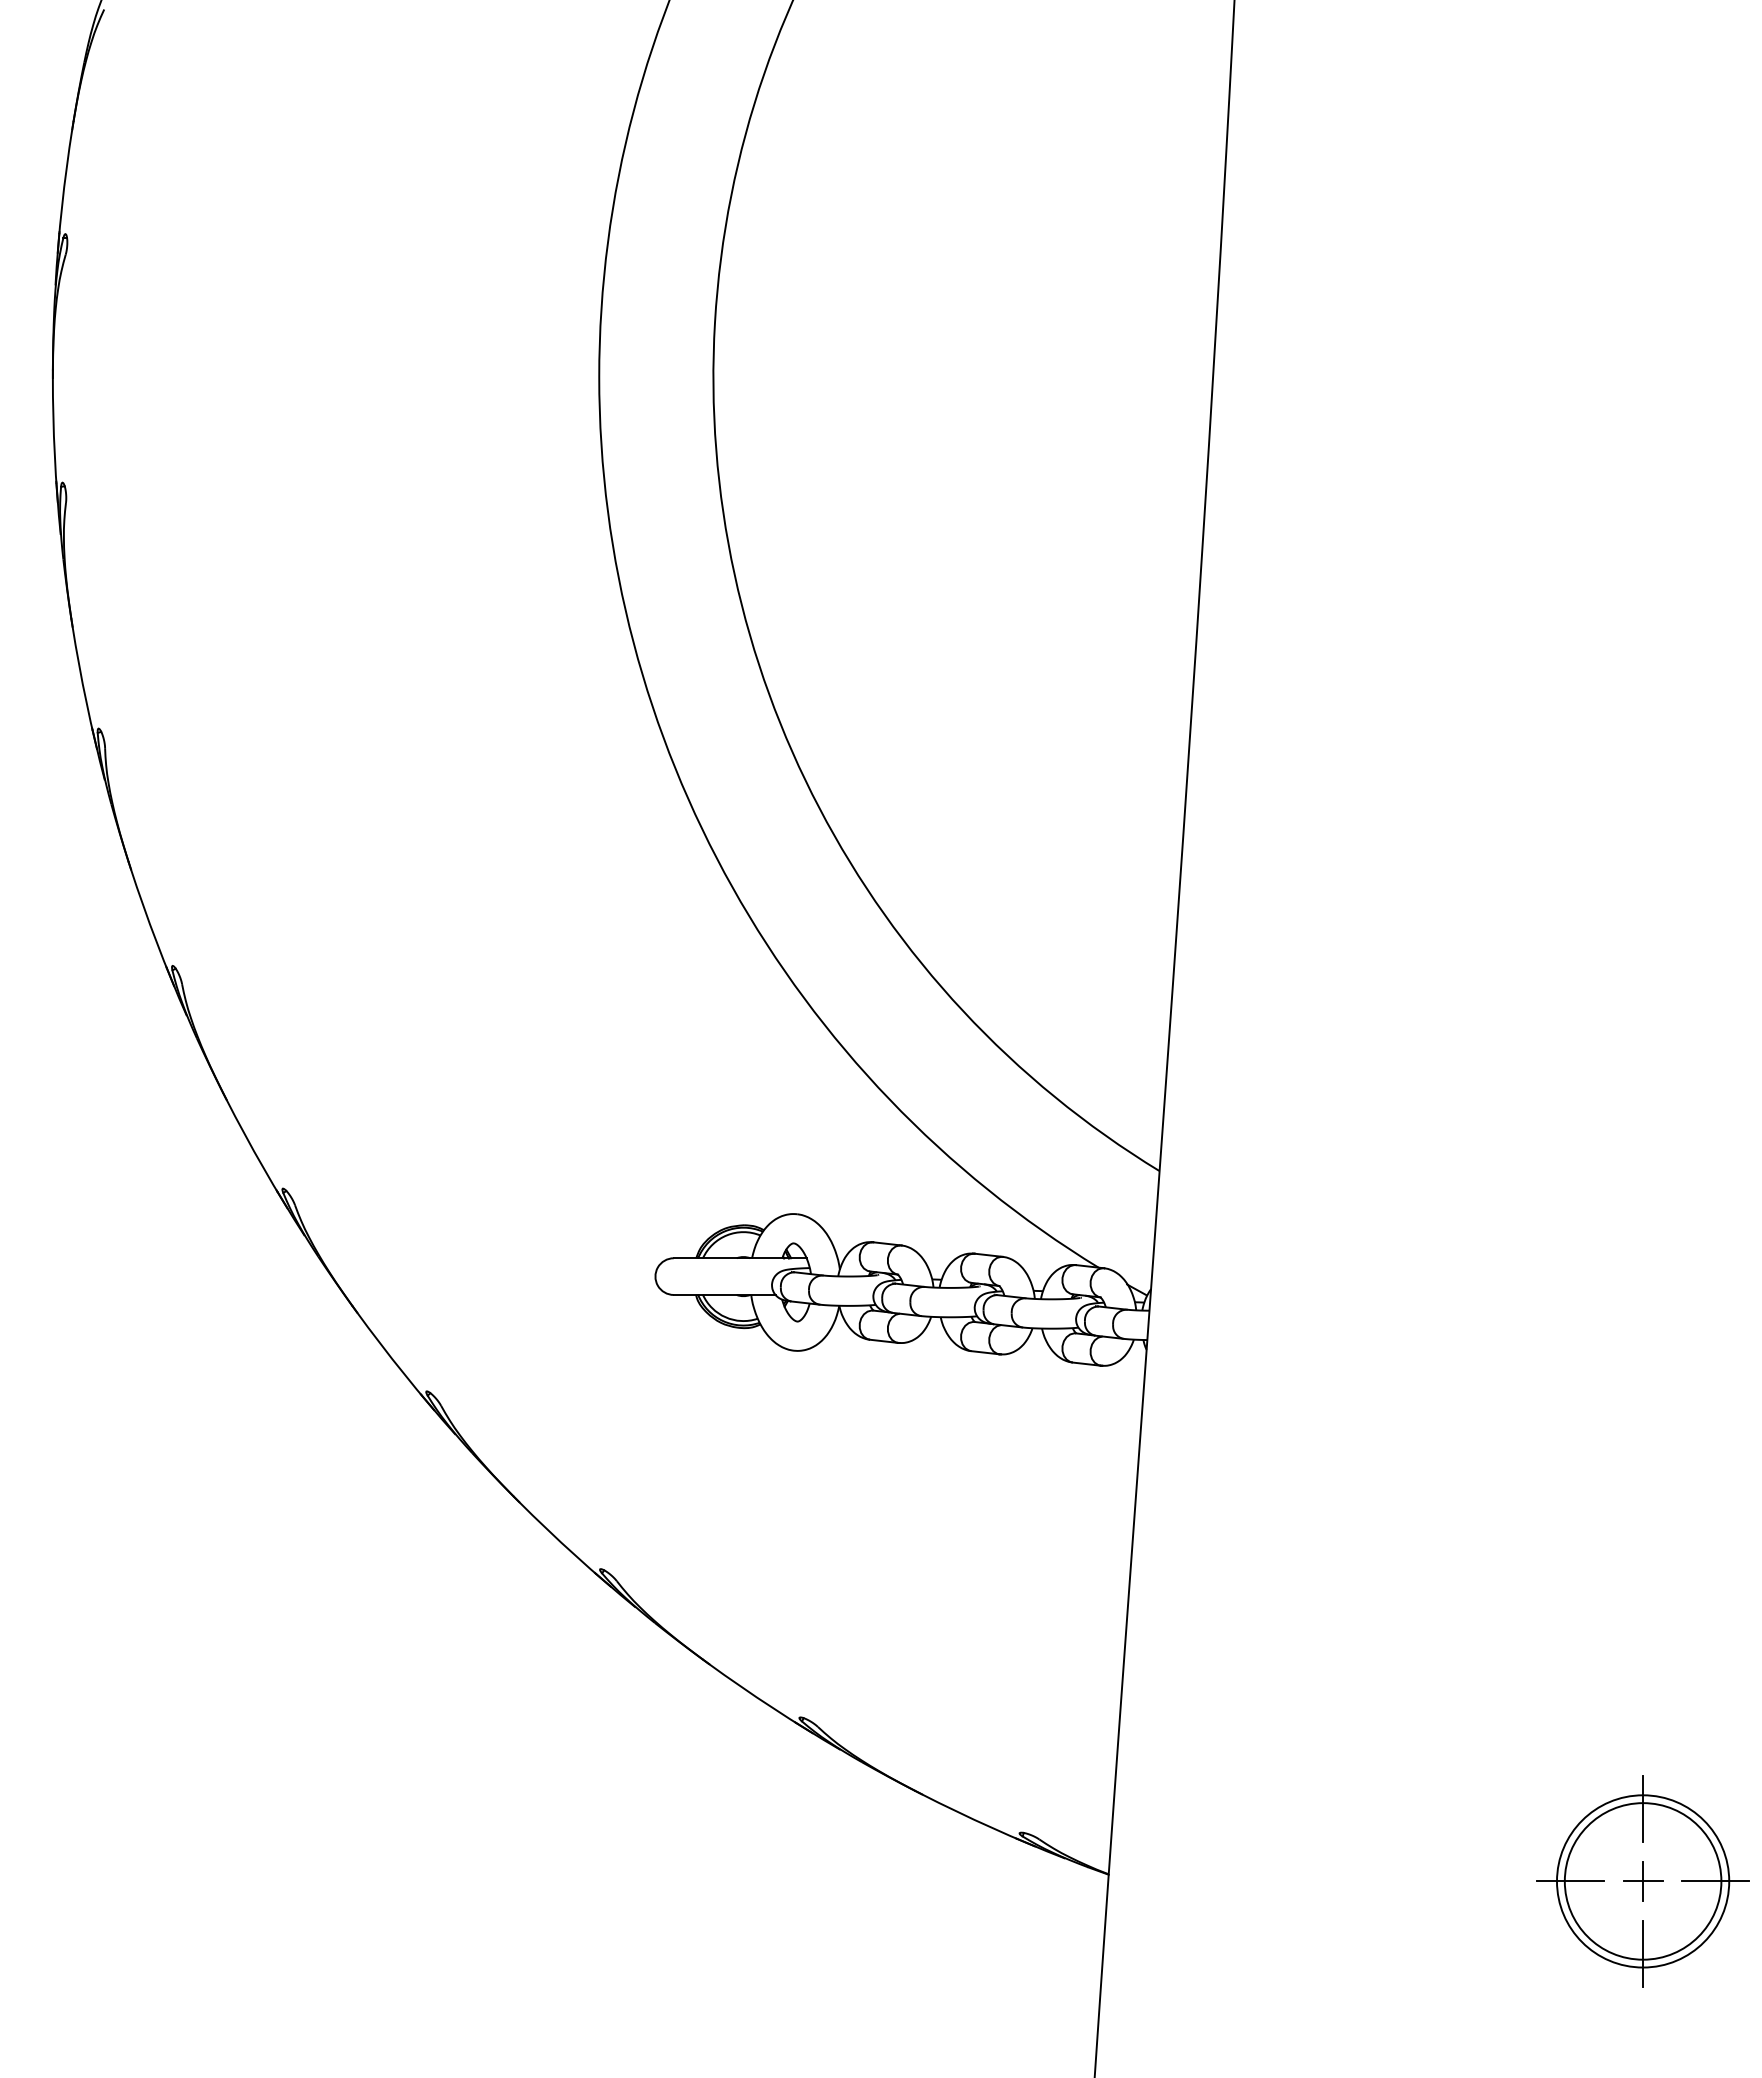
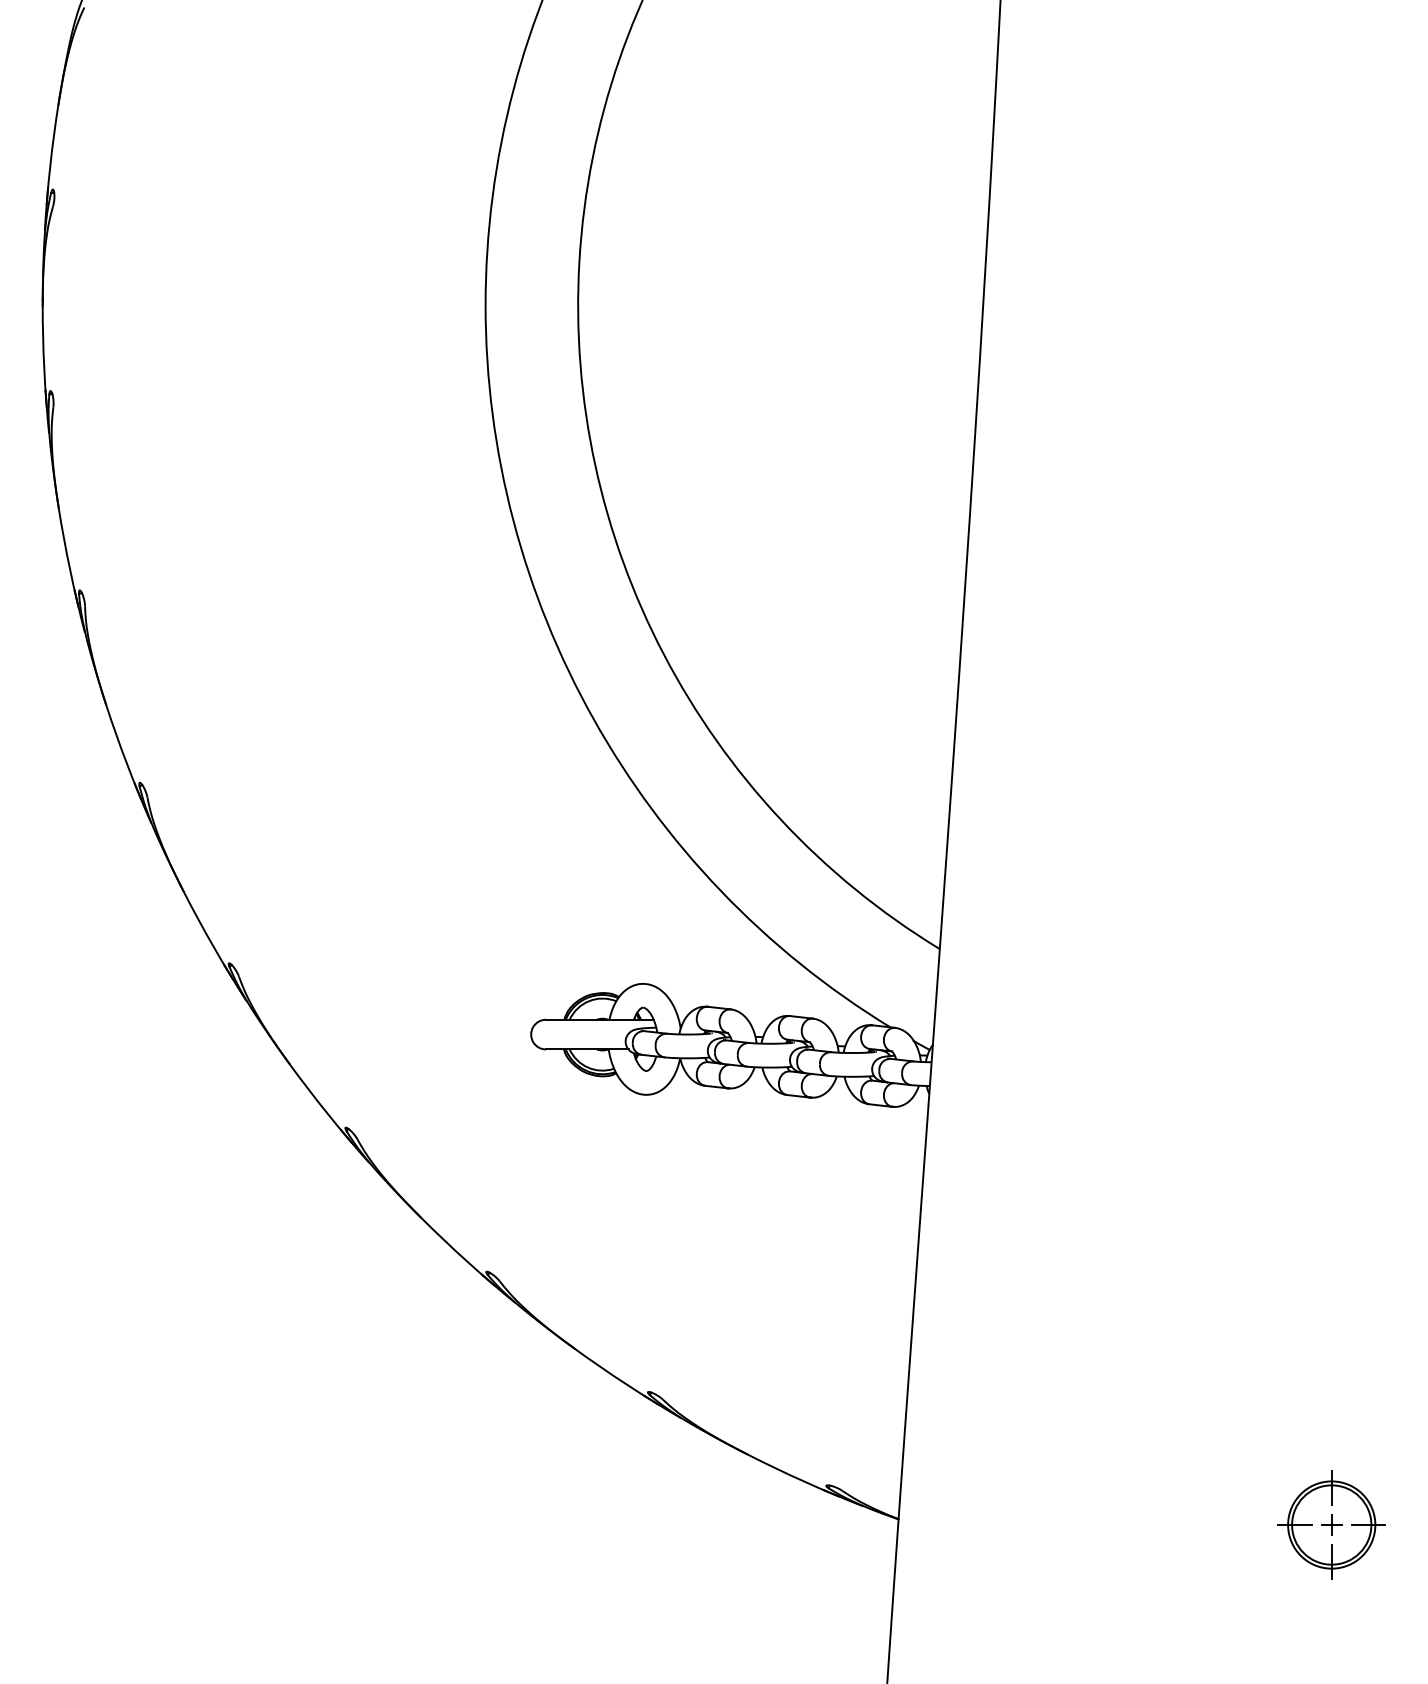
part: (1642, 1881) -> (1331, 1524), size x0.62

